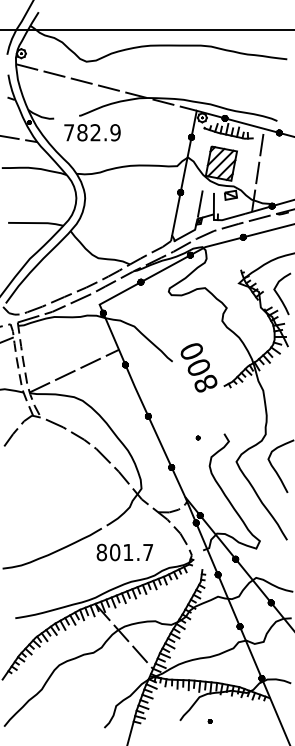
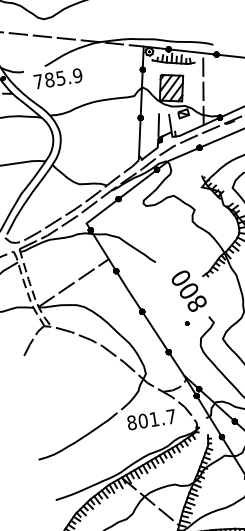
text: (95, 132) -> (60, 78), 782.9 -> 785.9
text: (198, 367) -> (188, 290), moved
text: (124, 552) -> (151, 419), moved

